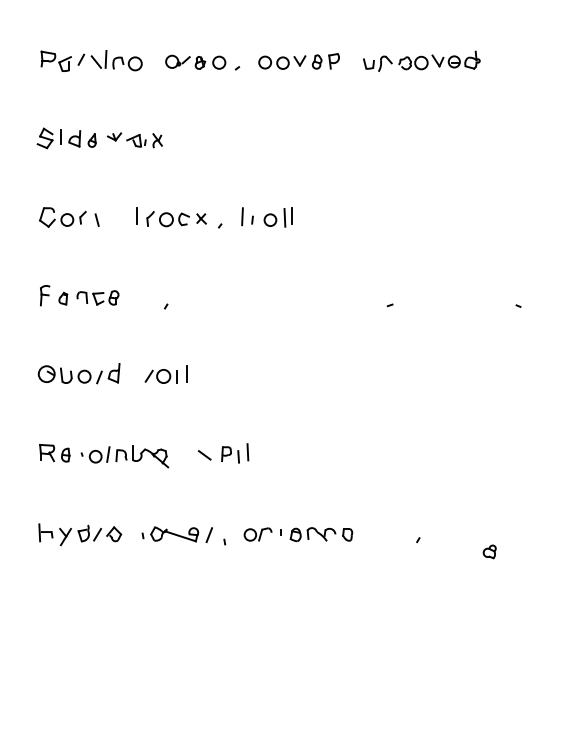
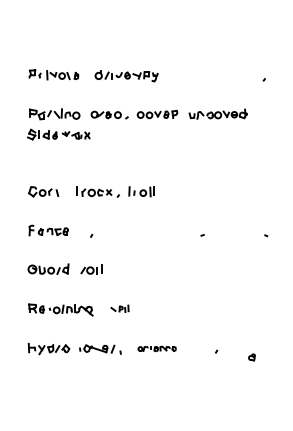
part: (99, 138) -> (58, 134), moved
part: (222, 452) -> (119, 308), size x0.7
part: (297, 533) -> (156, 348), size x0.7

